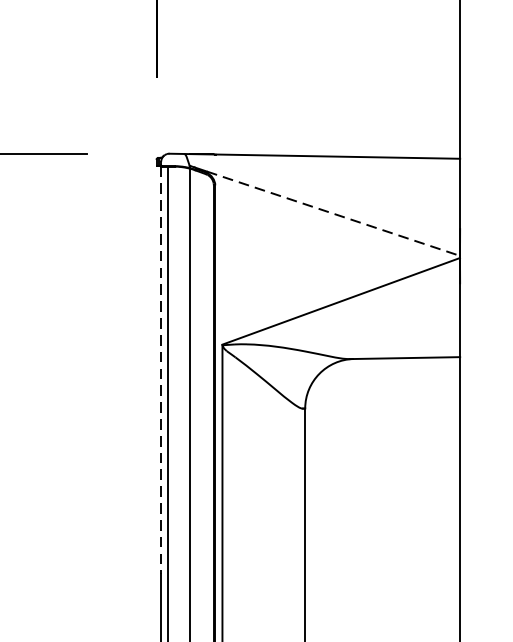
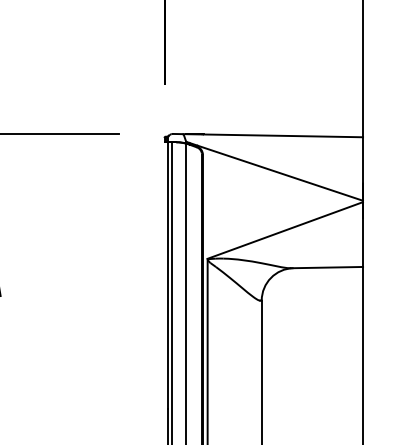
line: (333, 214) -> (280, 173), dashed -> solid
line: (161, 371) -> (167, 276), dashed -> solid

